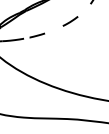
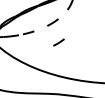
curve: (78, 48) -> (58, 42), added

